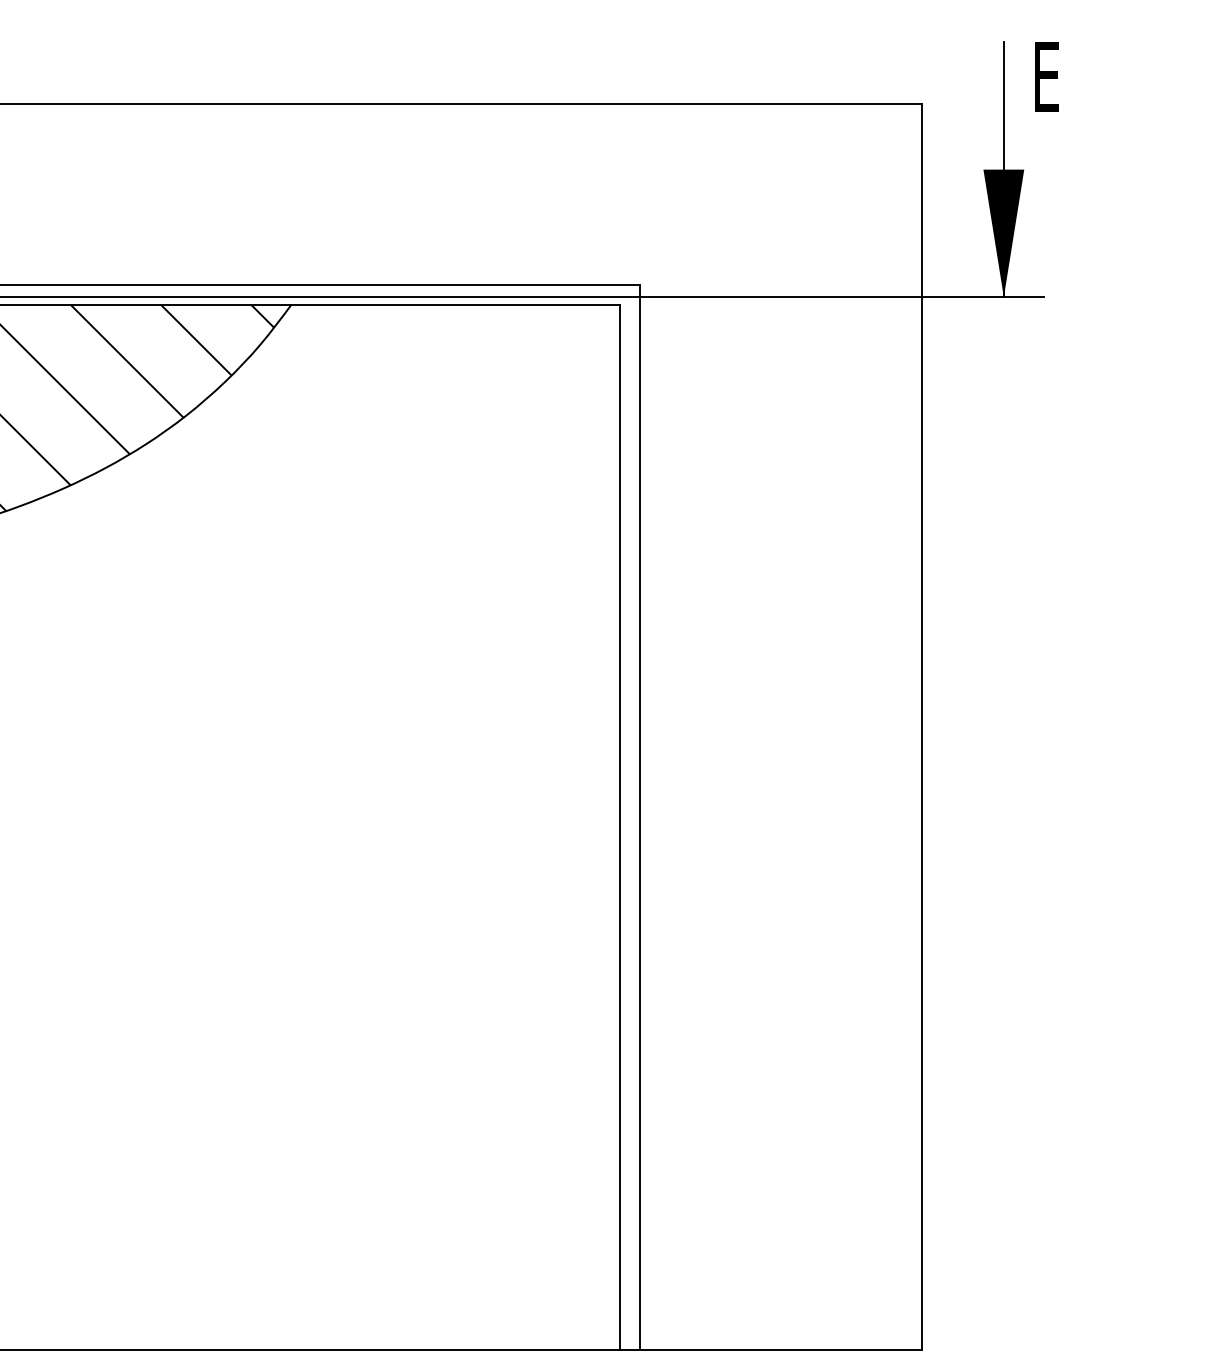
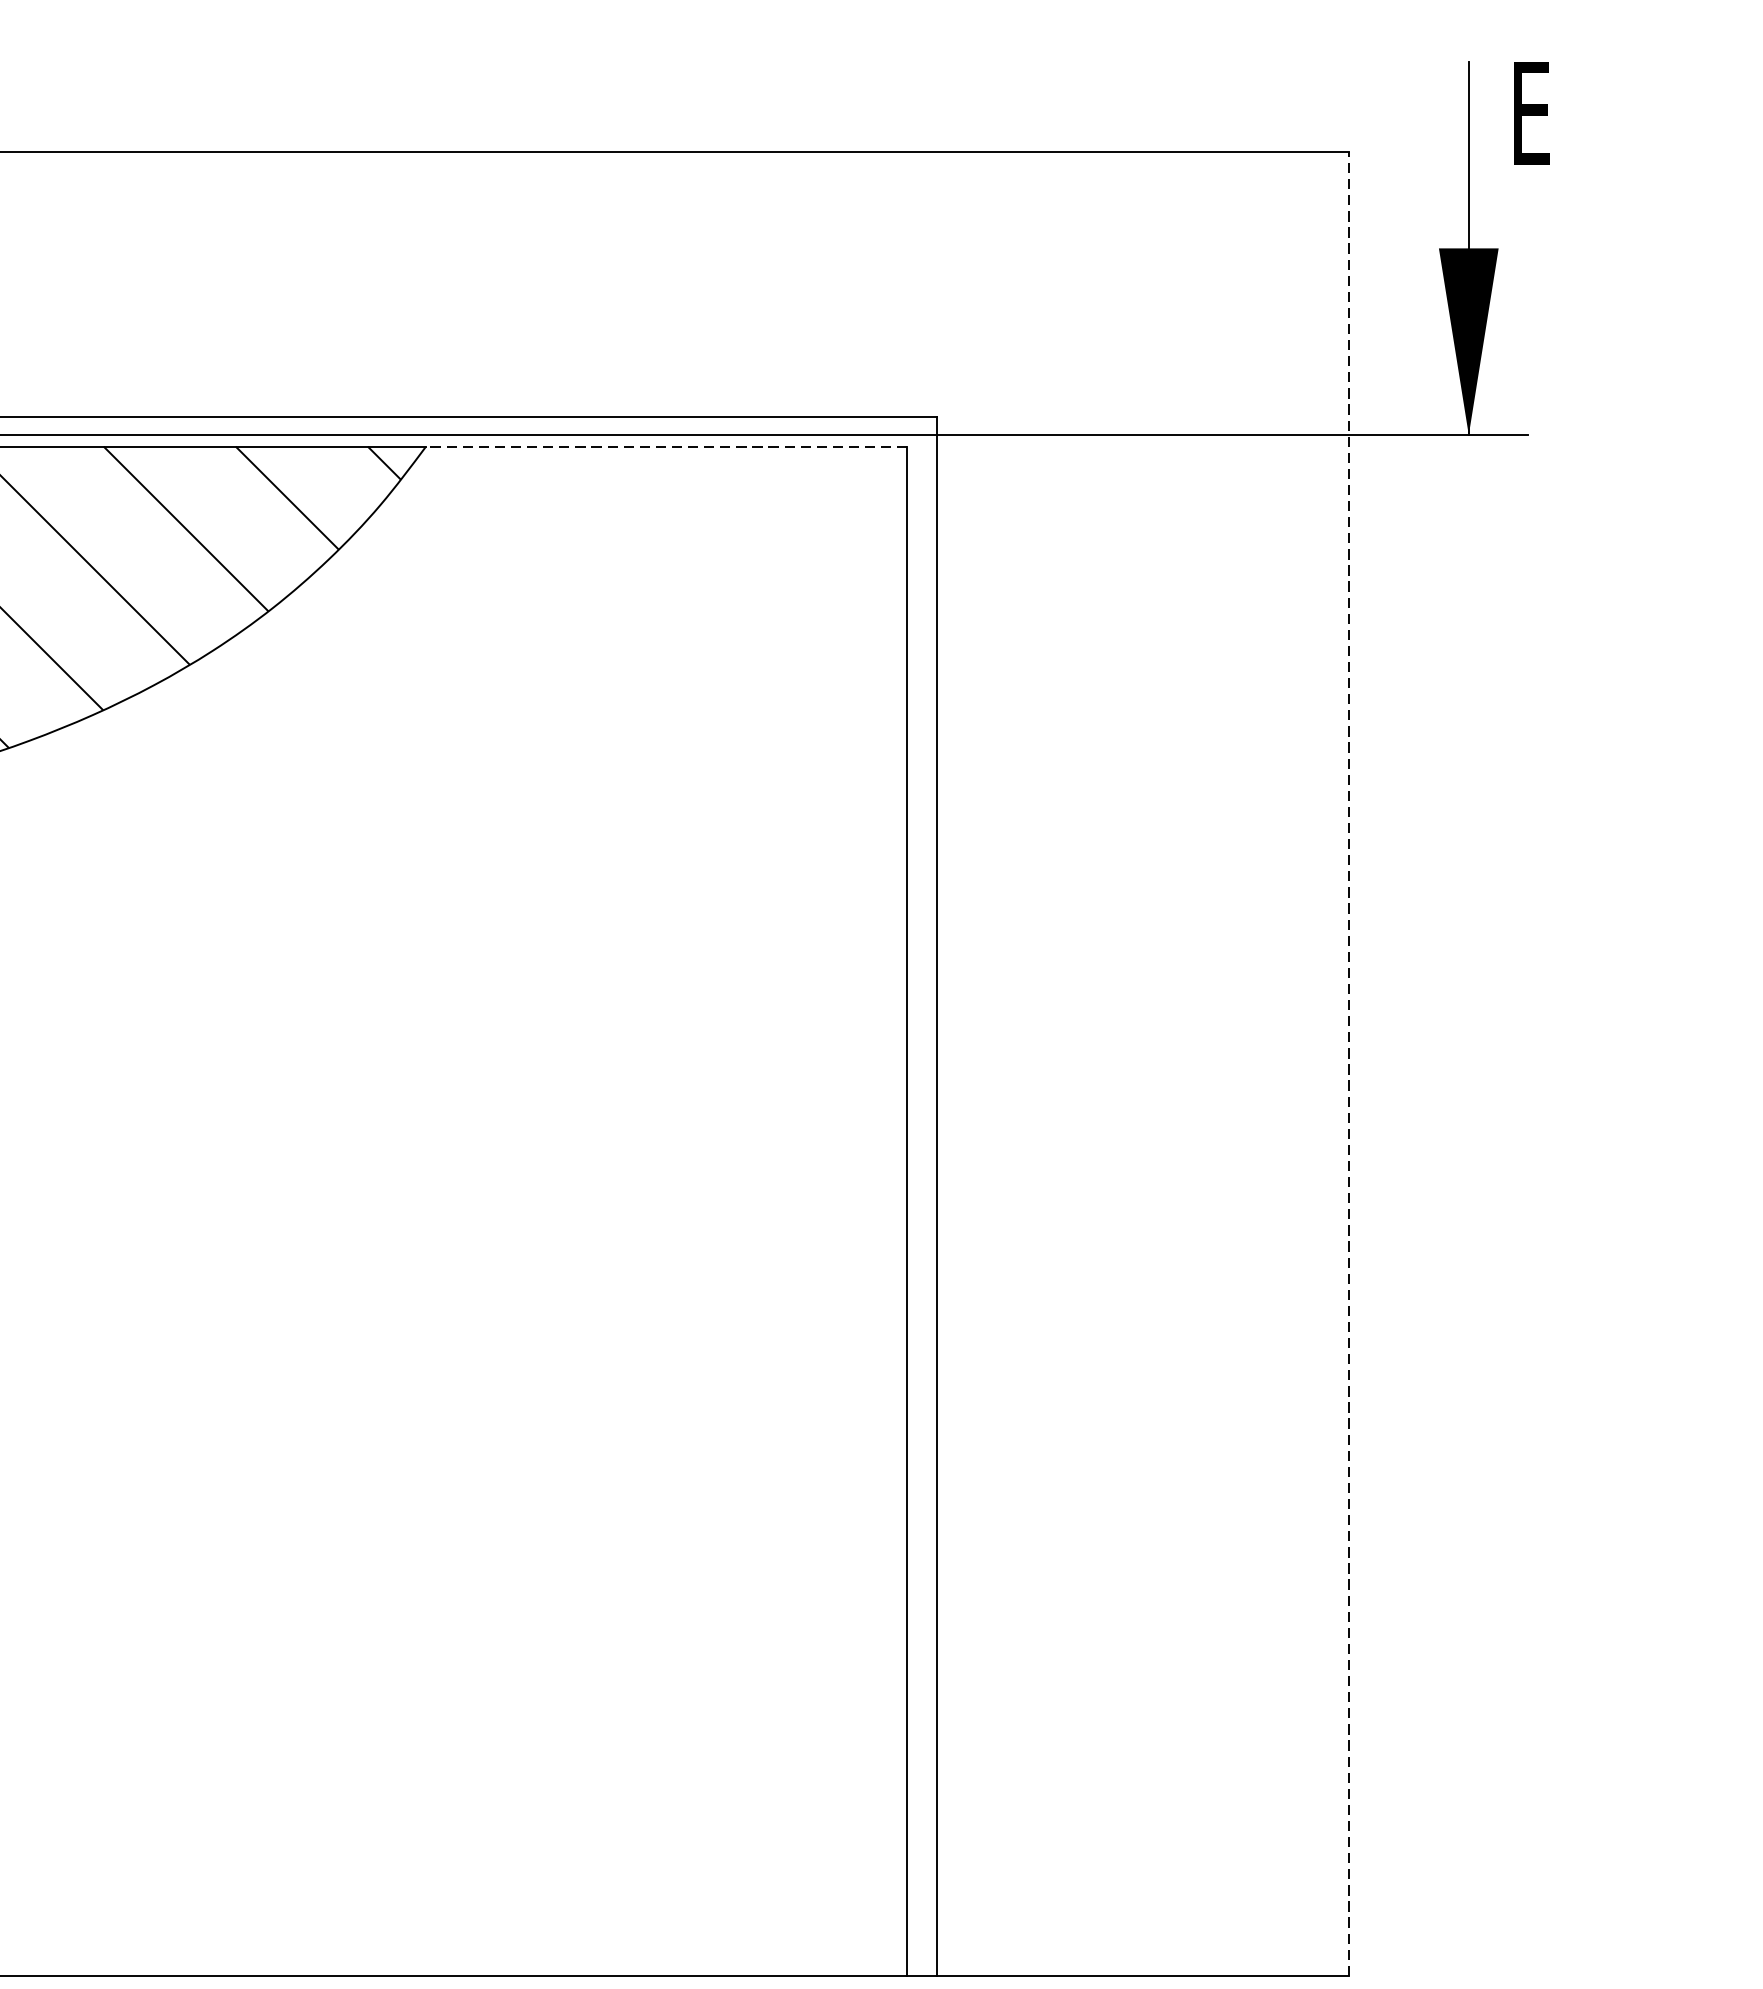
line: (455, 305) -> (666, 447), solid -> dashed
line: (921, 726) -> (1348, 1063), solid -> dashed

